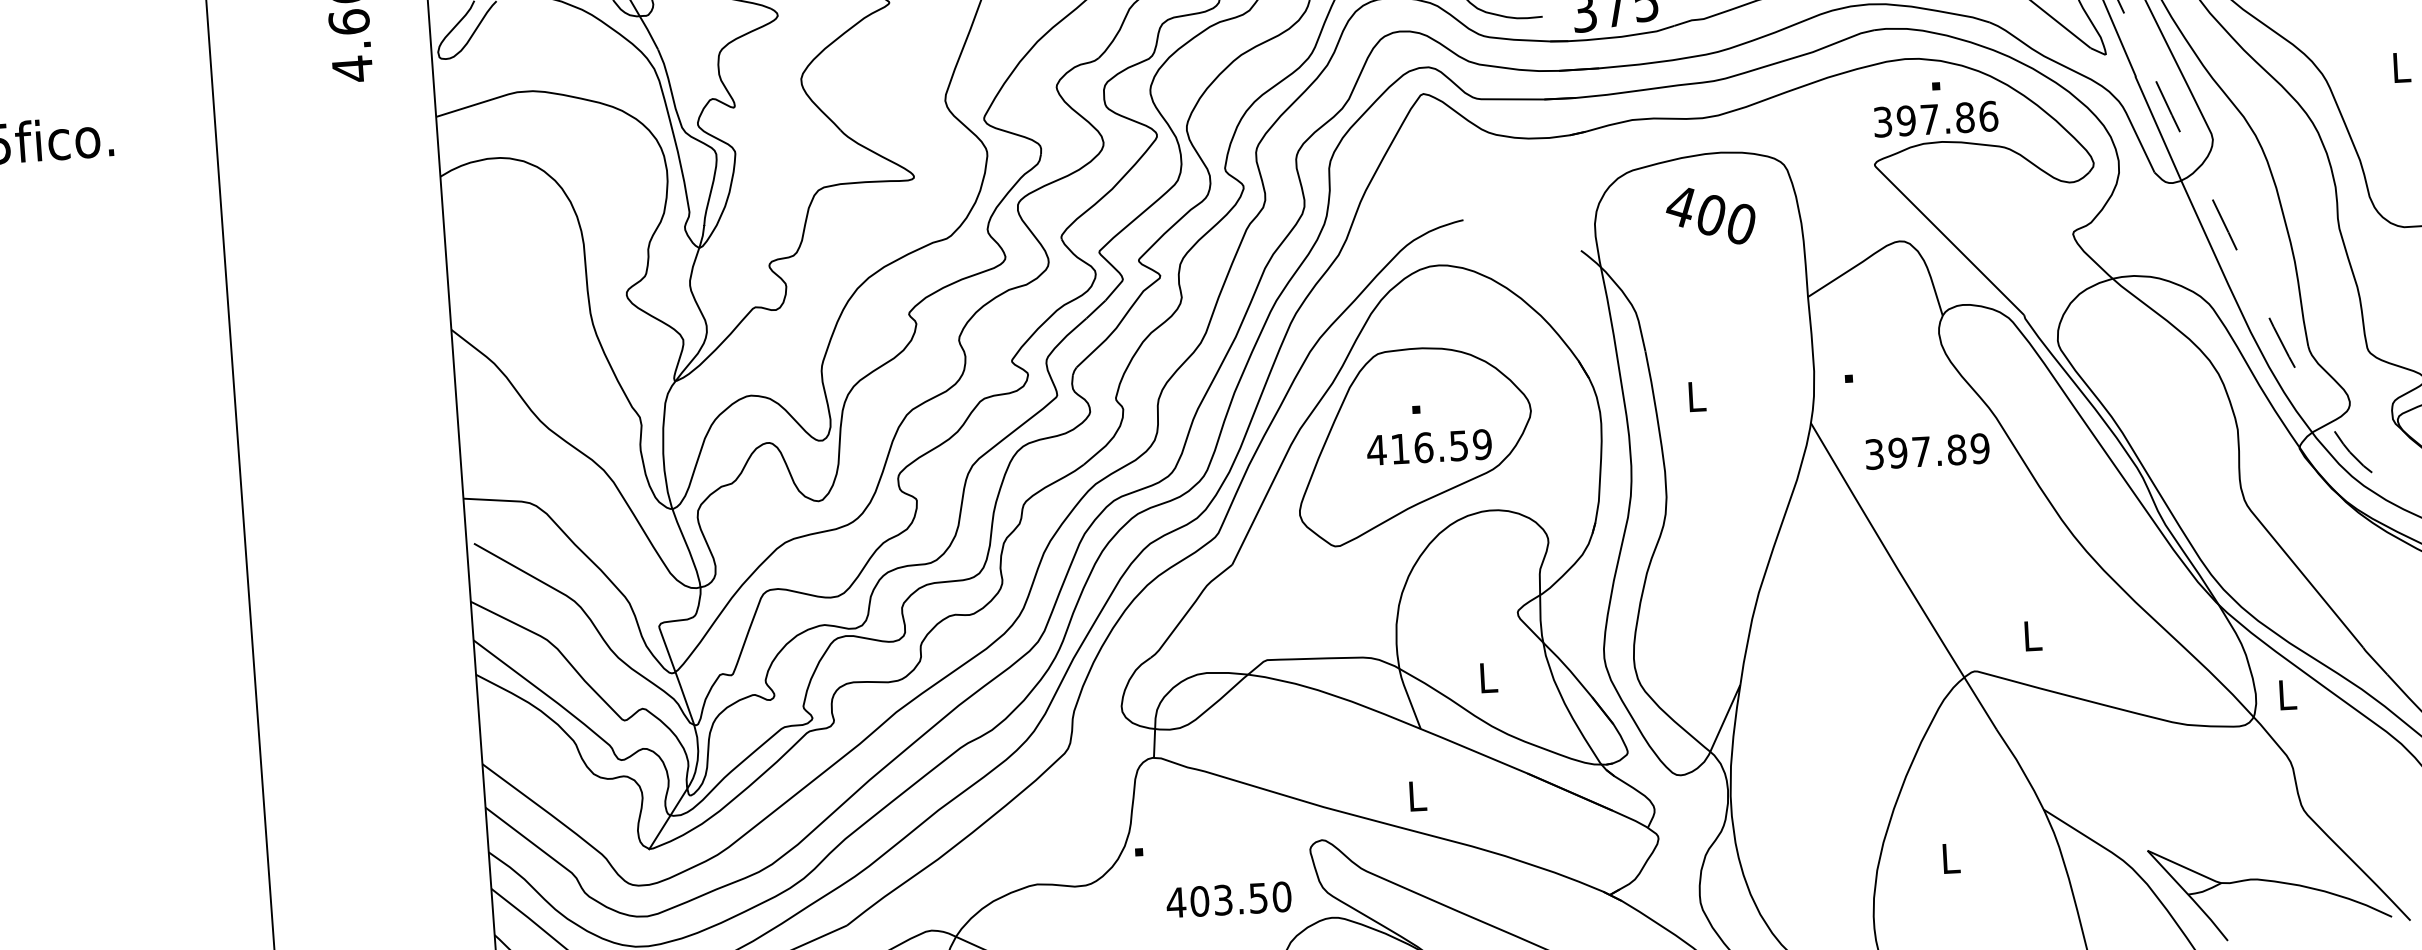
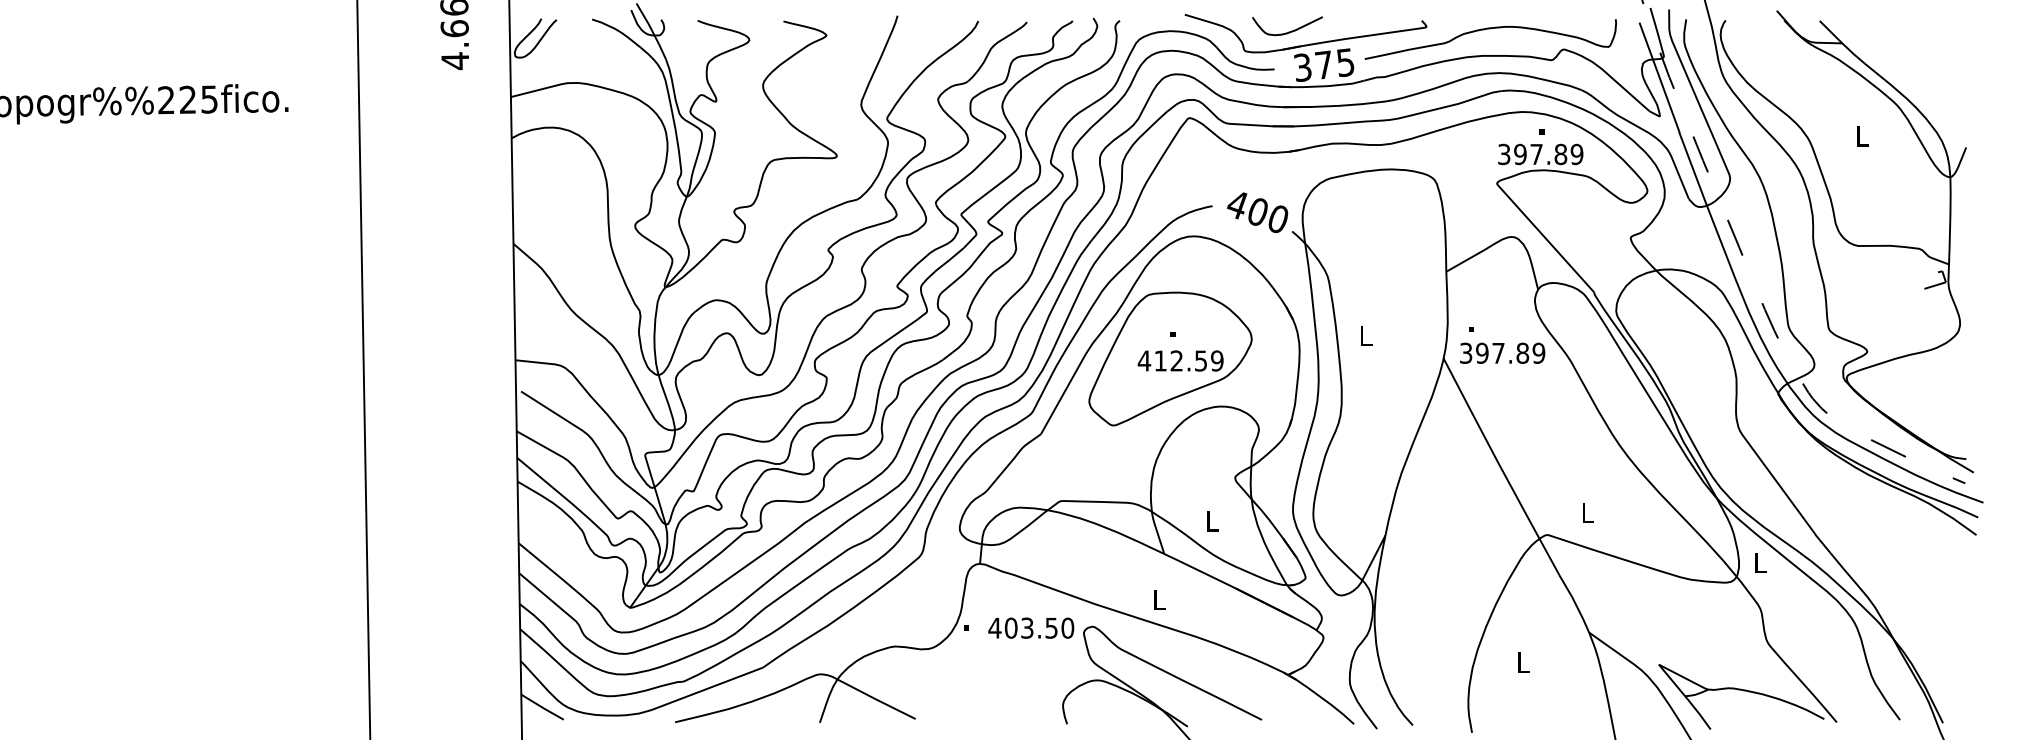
text: (1987, 116) -> (1576, 154), 397.86 -> 397.89
text: (1710, 215) -> (1257, 212), moved
text: (1423, 447) -> (1176, 360), 416.59 -> 412.59
text: (1927, 450) -> (1502, 352), moved
text: (1229, 898) -> (1031, 627), moved

